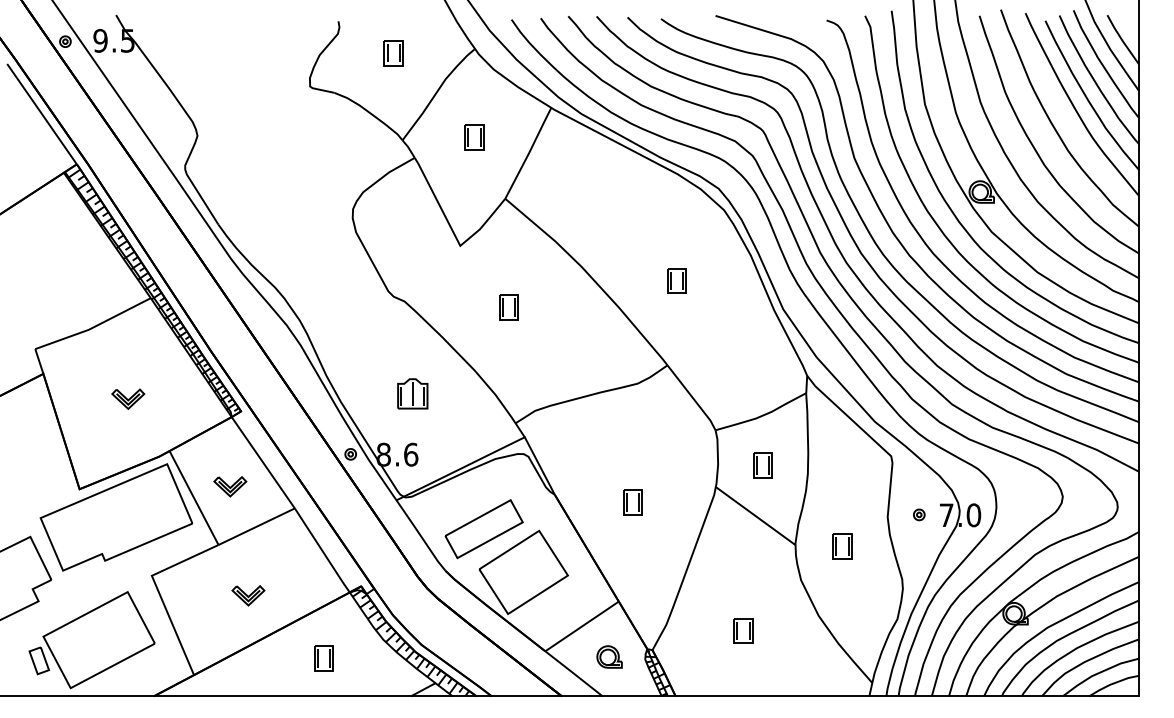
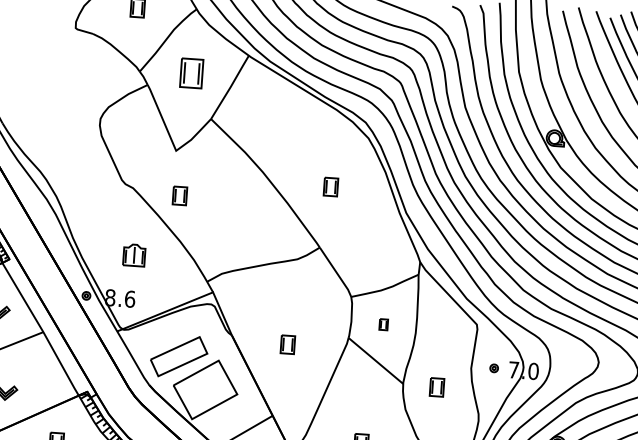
part: (474, 137) -> (191, 73), size x1.6
part: (508, 307) -> (179, 195), moved
part: (762, 465) -> (383, 324), size x0.6

